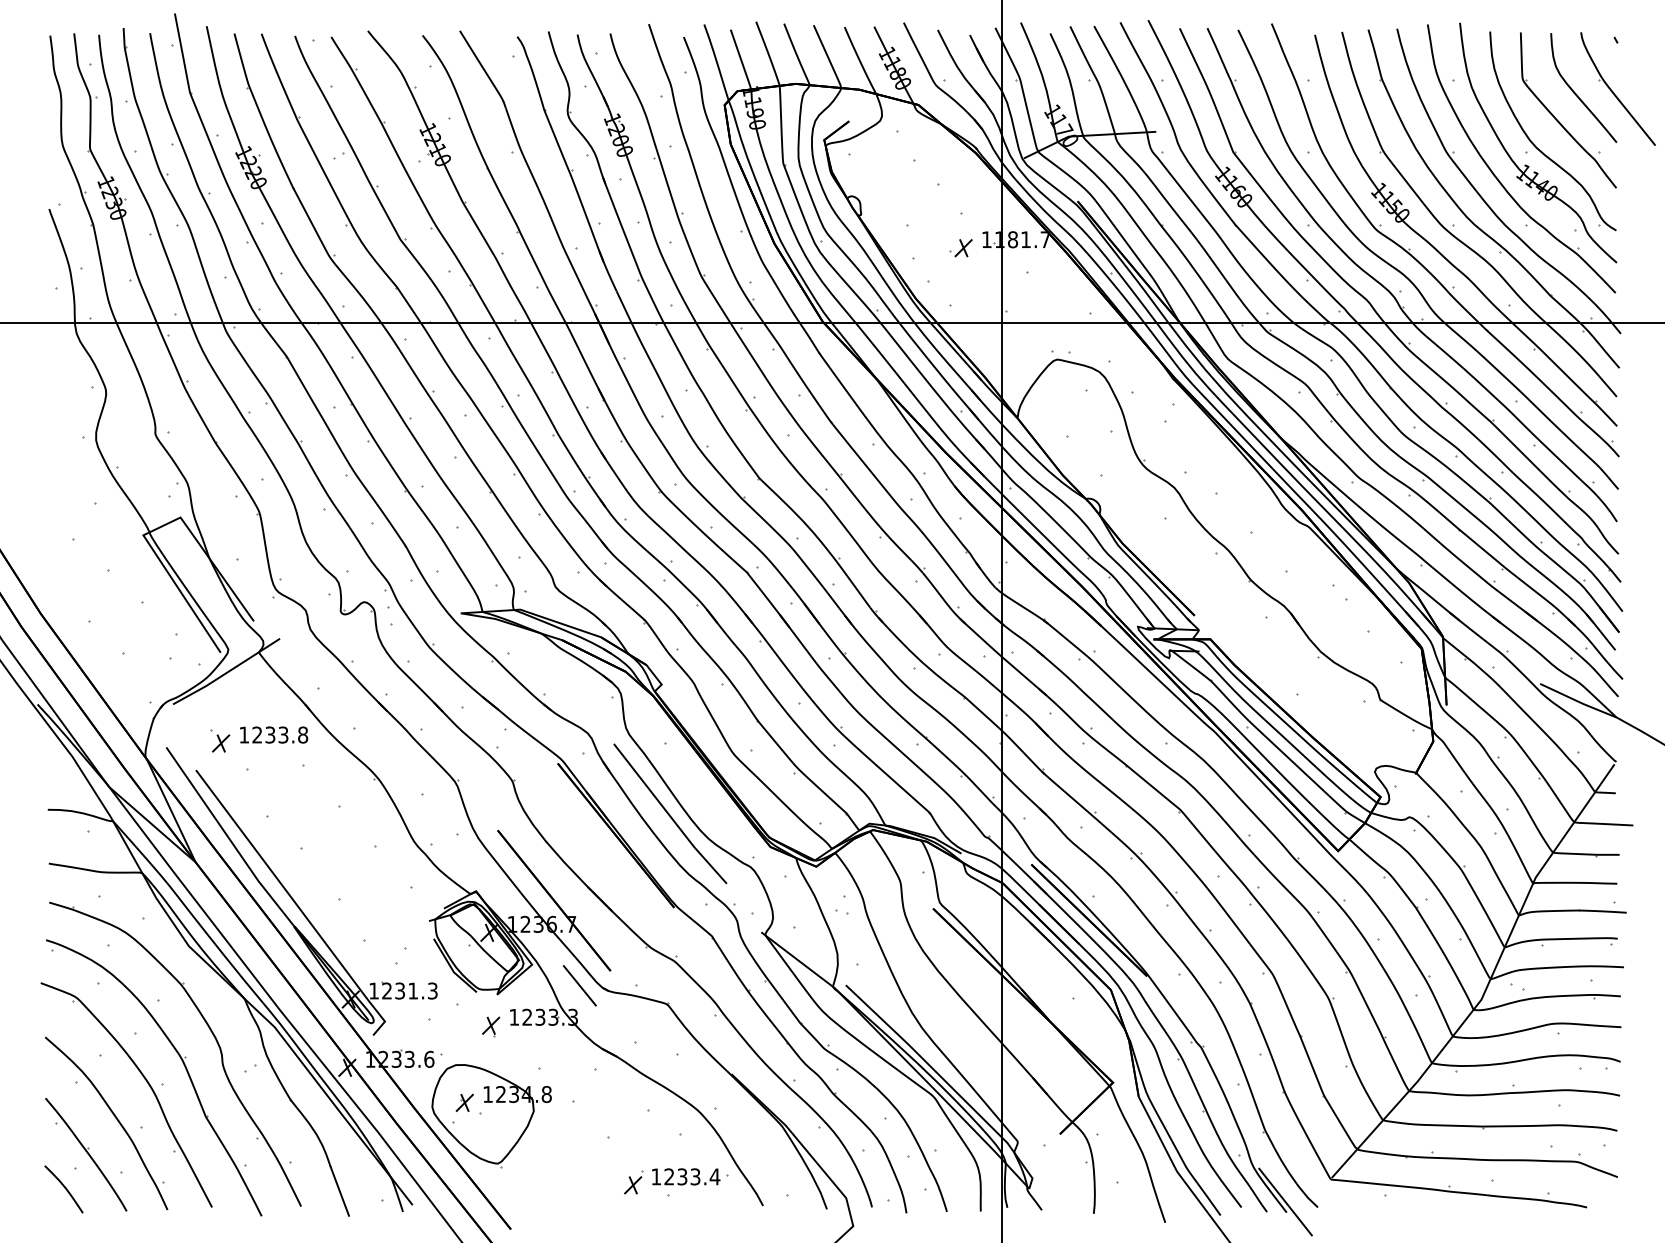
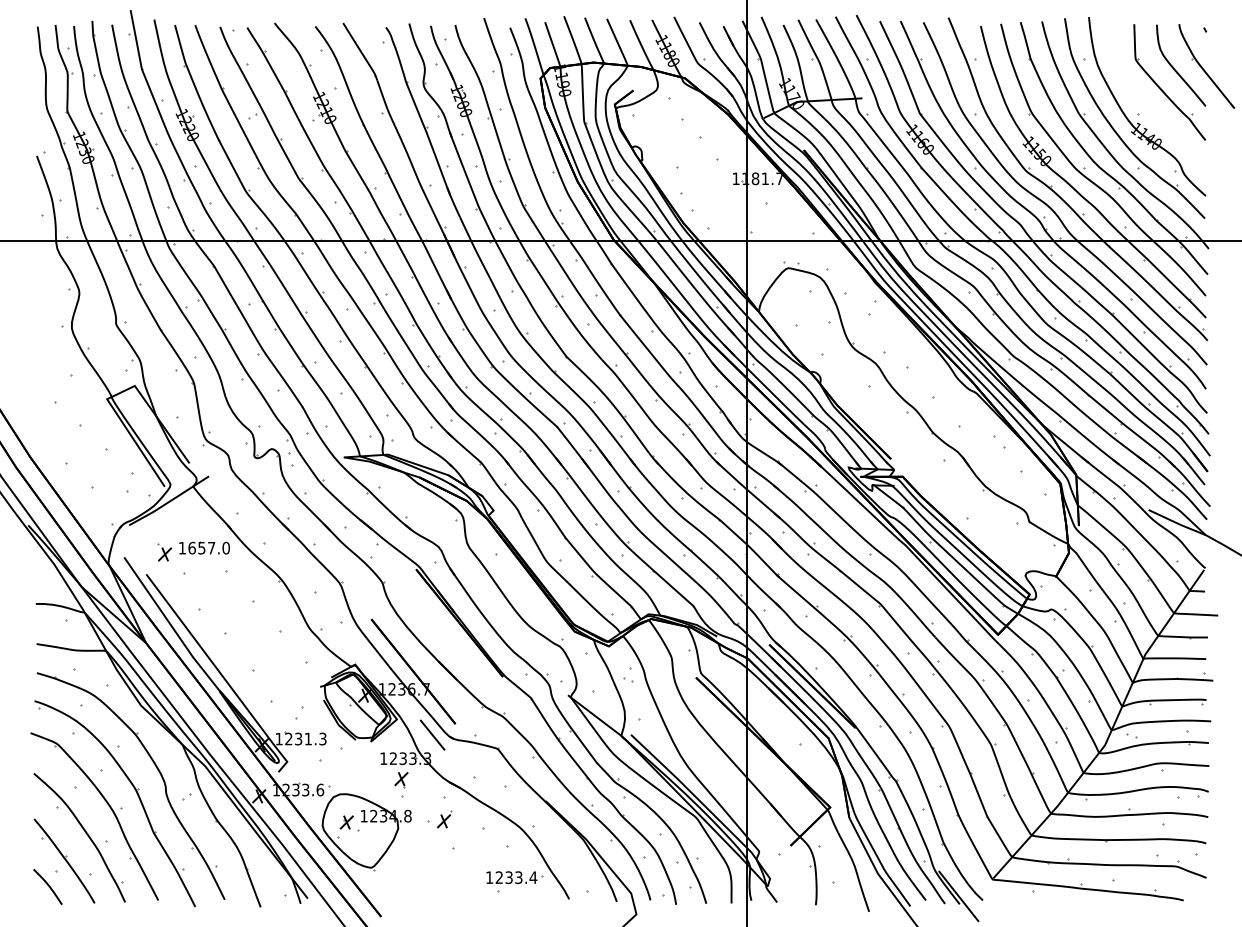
part: (1534, 143) -> (1144, 107), removed
part: (960, 248) -> (716, 185), removed
text: (280, 734) -> (209, 547), 1233.8 -> 1657.0
line: (669, 813) -> (499, 606), removed
part: (491, 1026) -> (401, 779), moved
part: (633, 1182) -> (444, 819), moved

